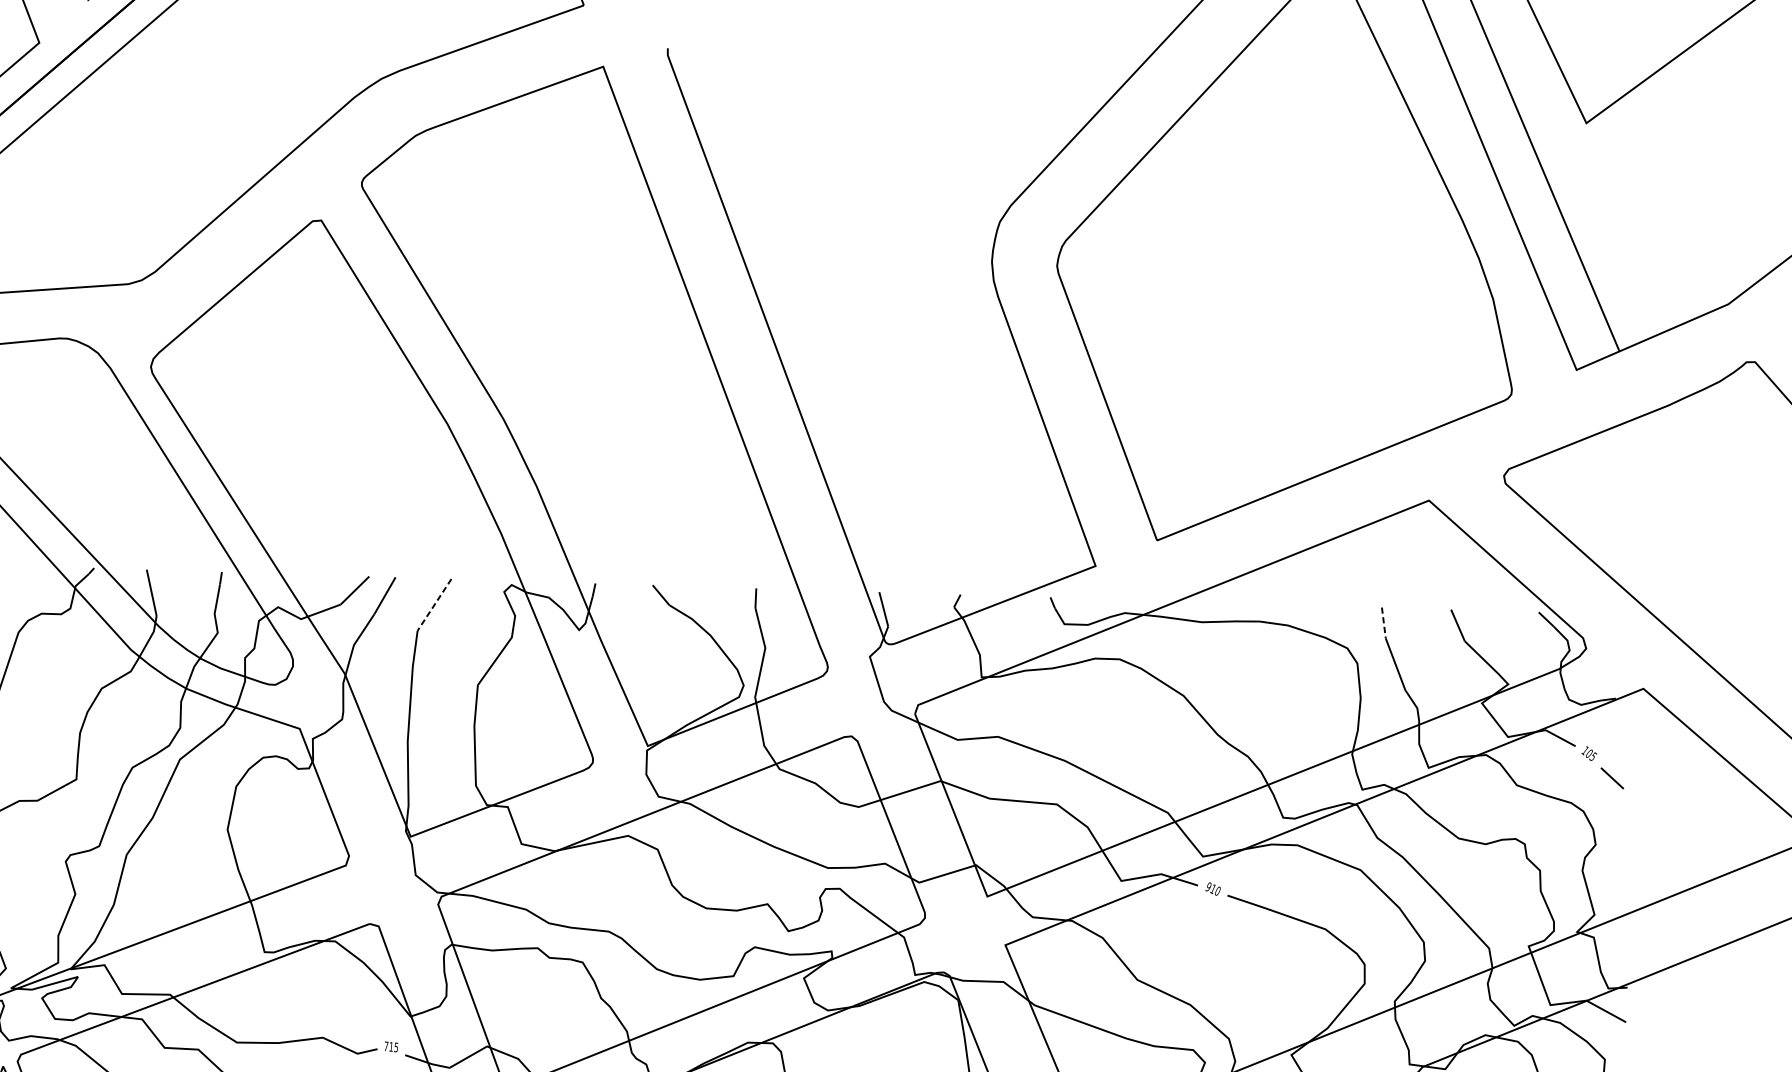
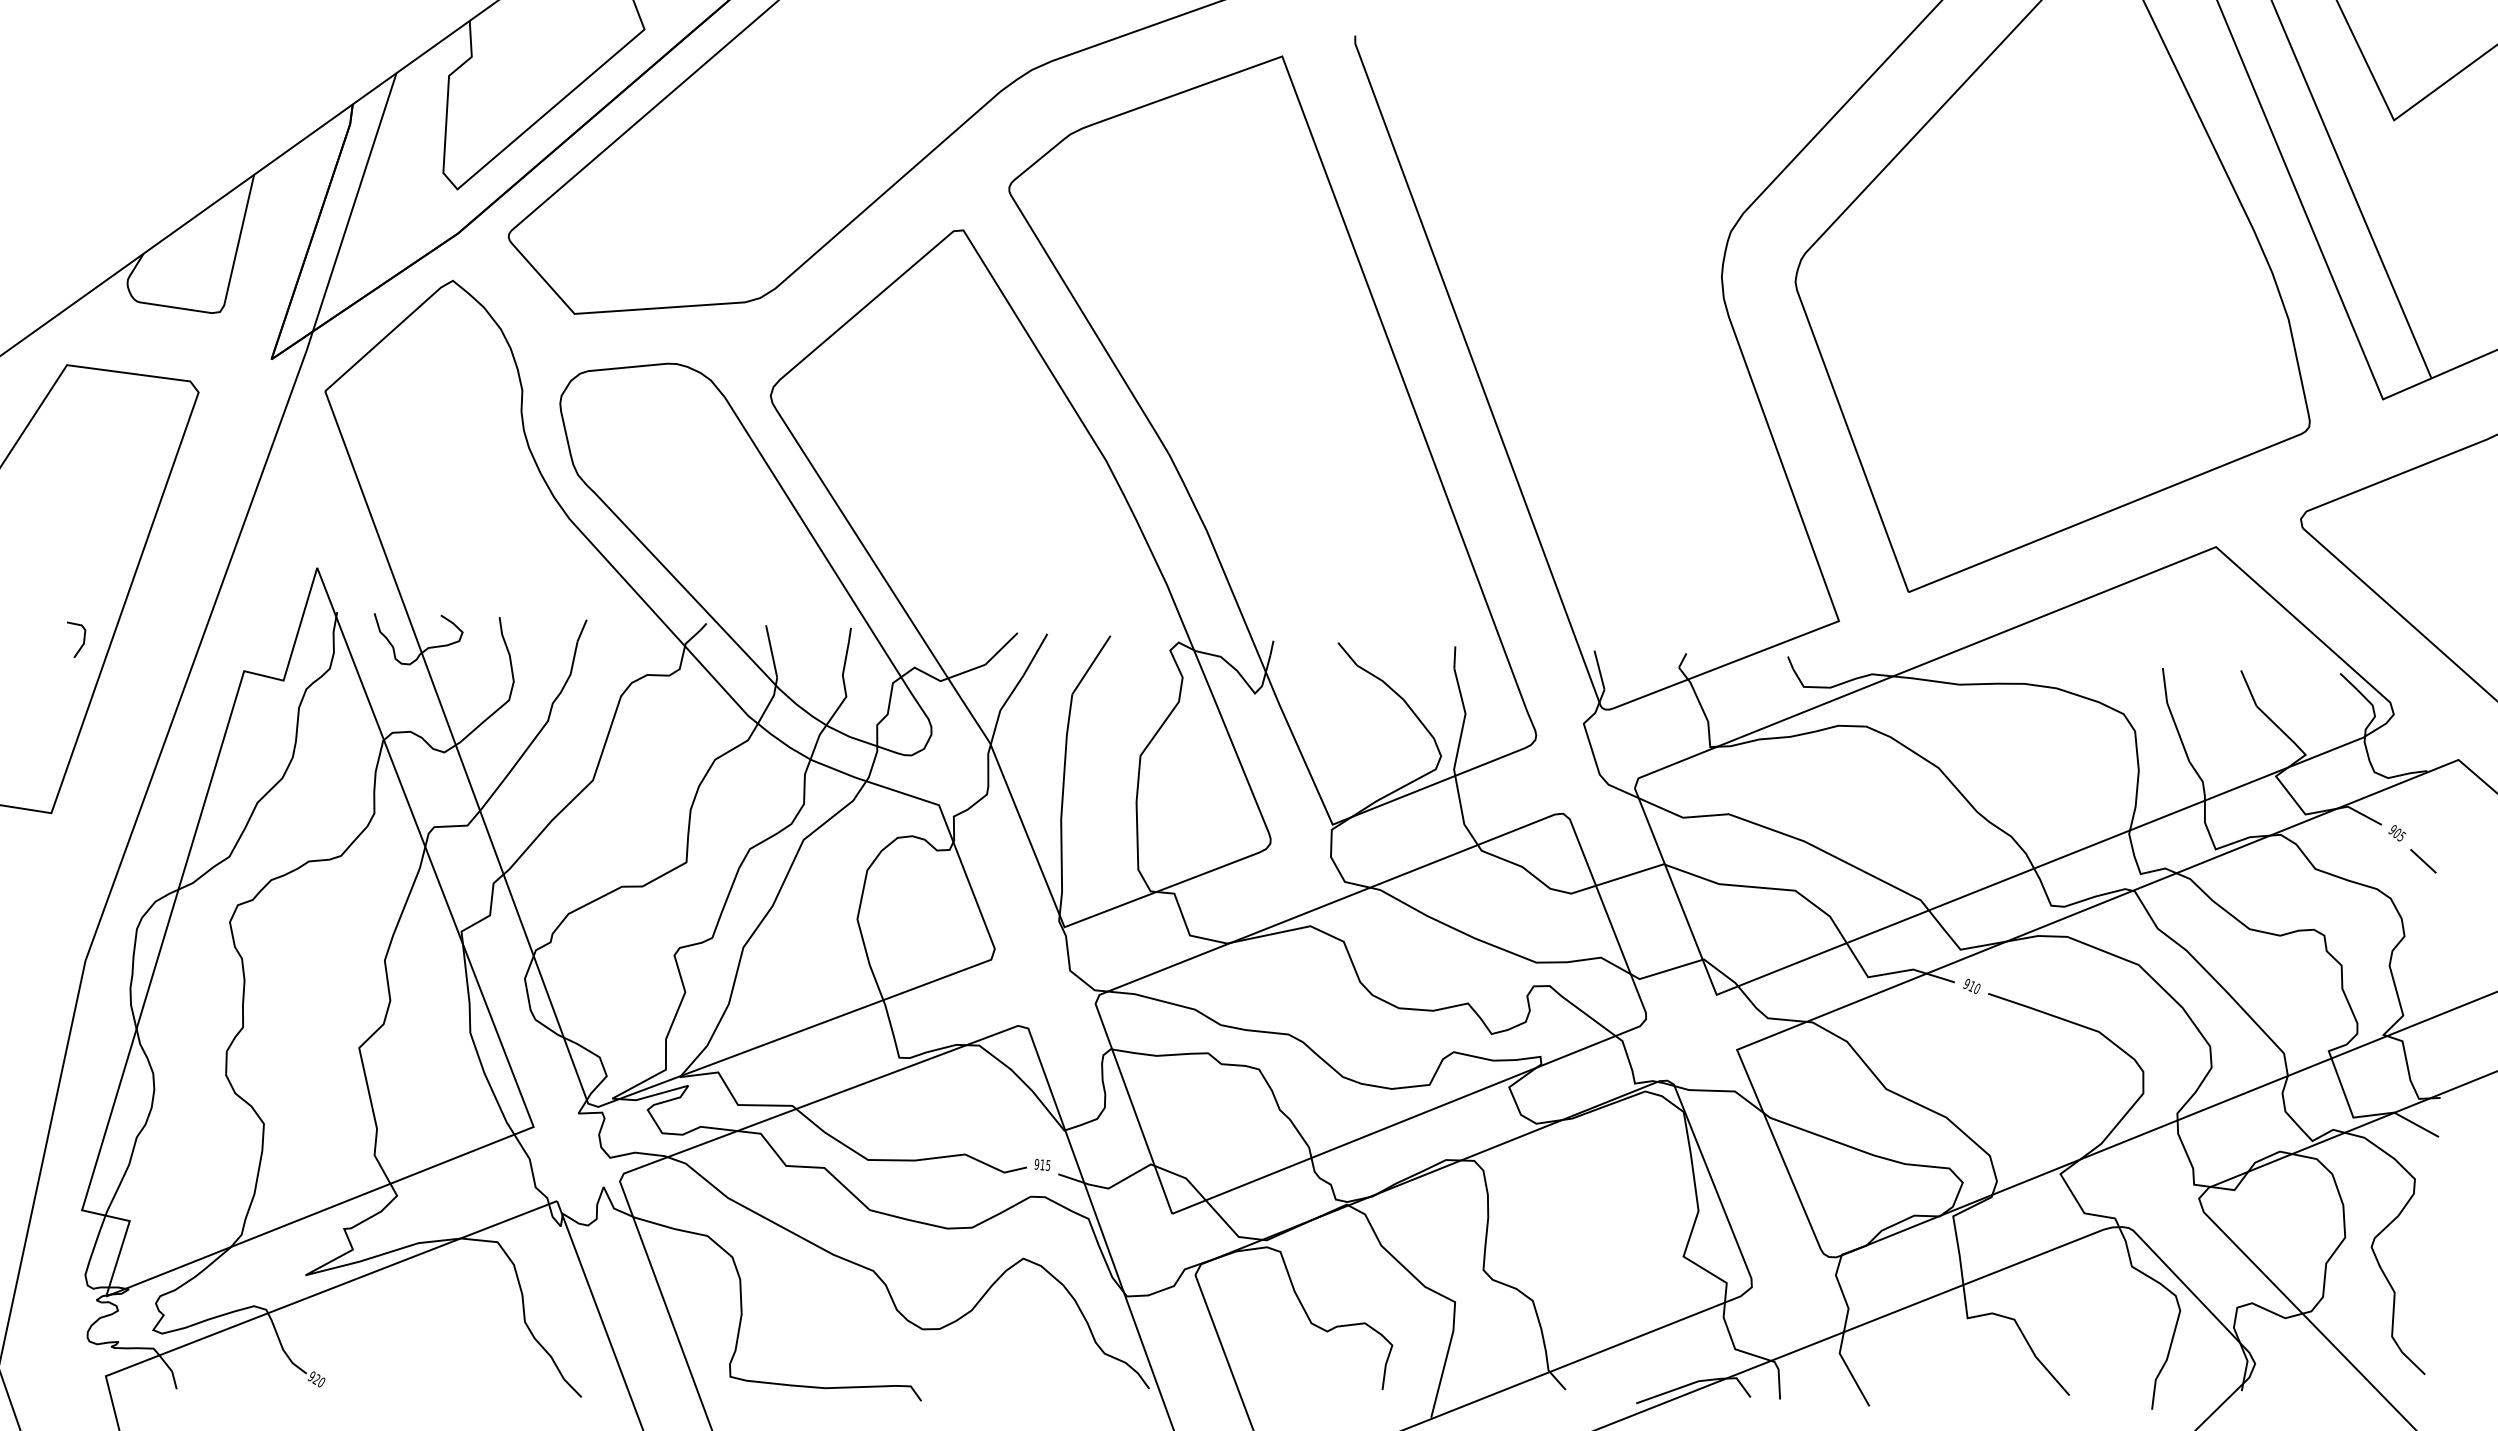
line: (434, 605) -> (1091, 665), dashed -> solid
line: (1384, 622) -> (2165, 685), dashed -> solid
text: (1585, 751) -> (2392, 830), 105 -> 905
text: (385, 1045) -> (1036, 1163), 715 -> 915

